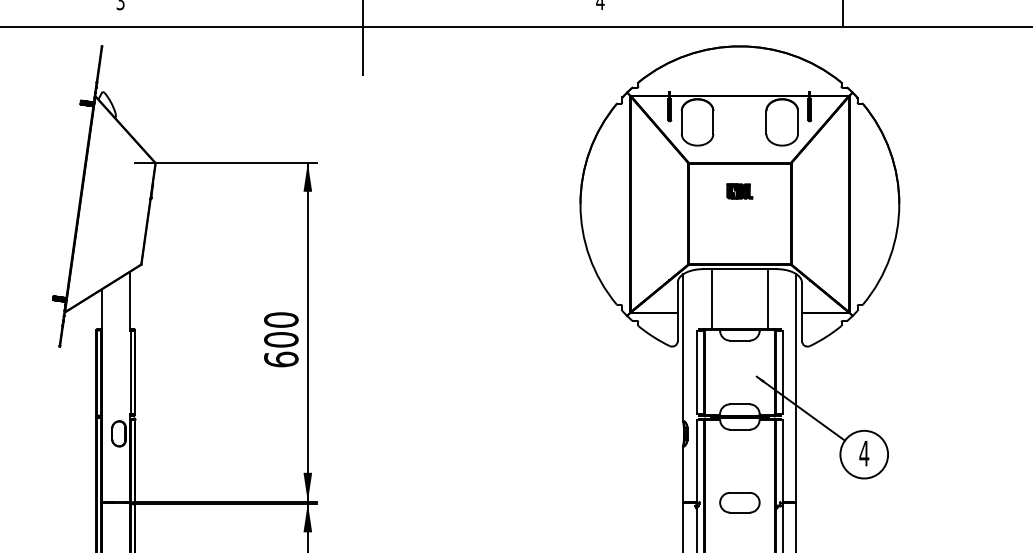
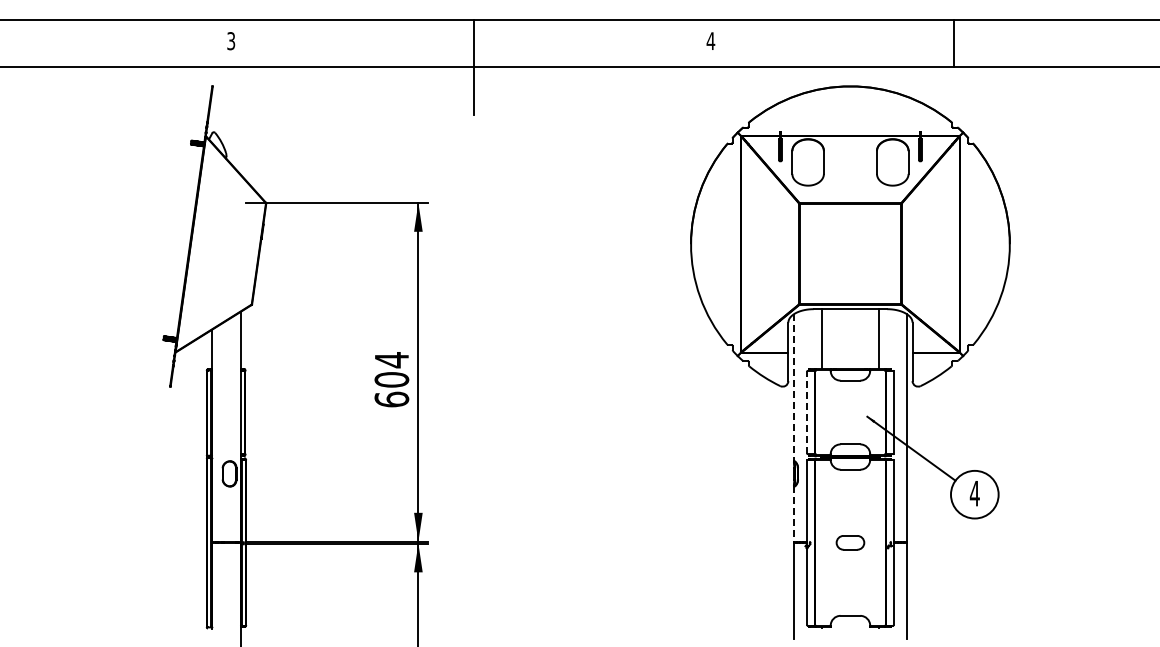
part: (739, 191) -> (850, 231), removed
text: (280, 320) -> (391, 360), 600 -> 604
line: (682, 348) -> (793, 388), solid -> dashed
line: (696, 372) -> (807, 412), solid -> dashed
line: (682, 474) -> (793, 514), solid -> dashed
part: (739, 502) -> (850, 542), size x0.7

